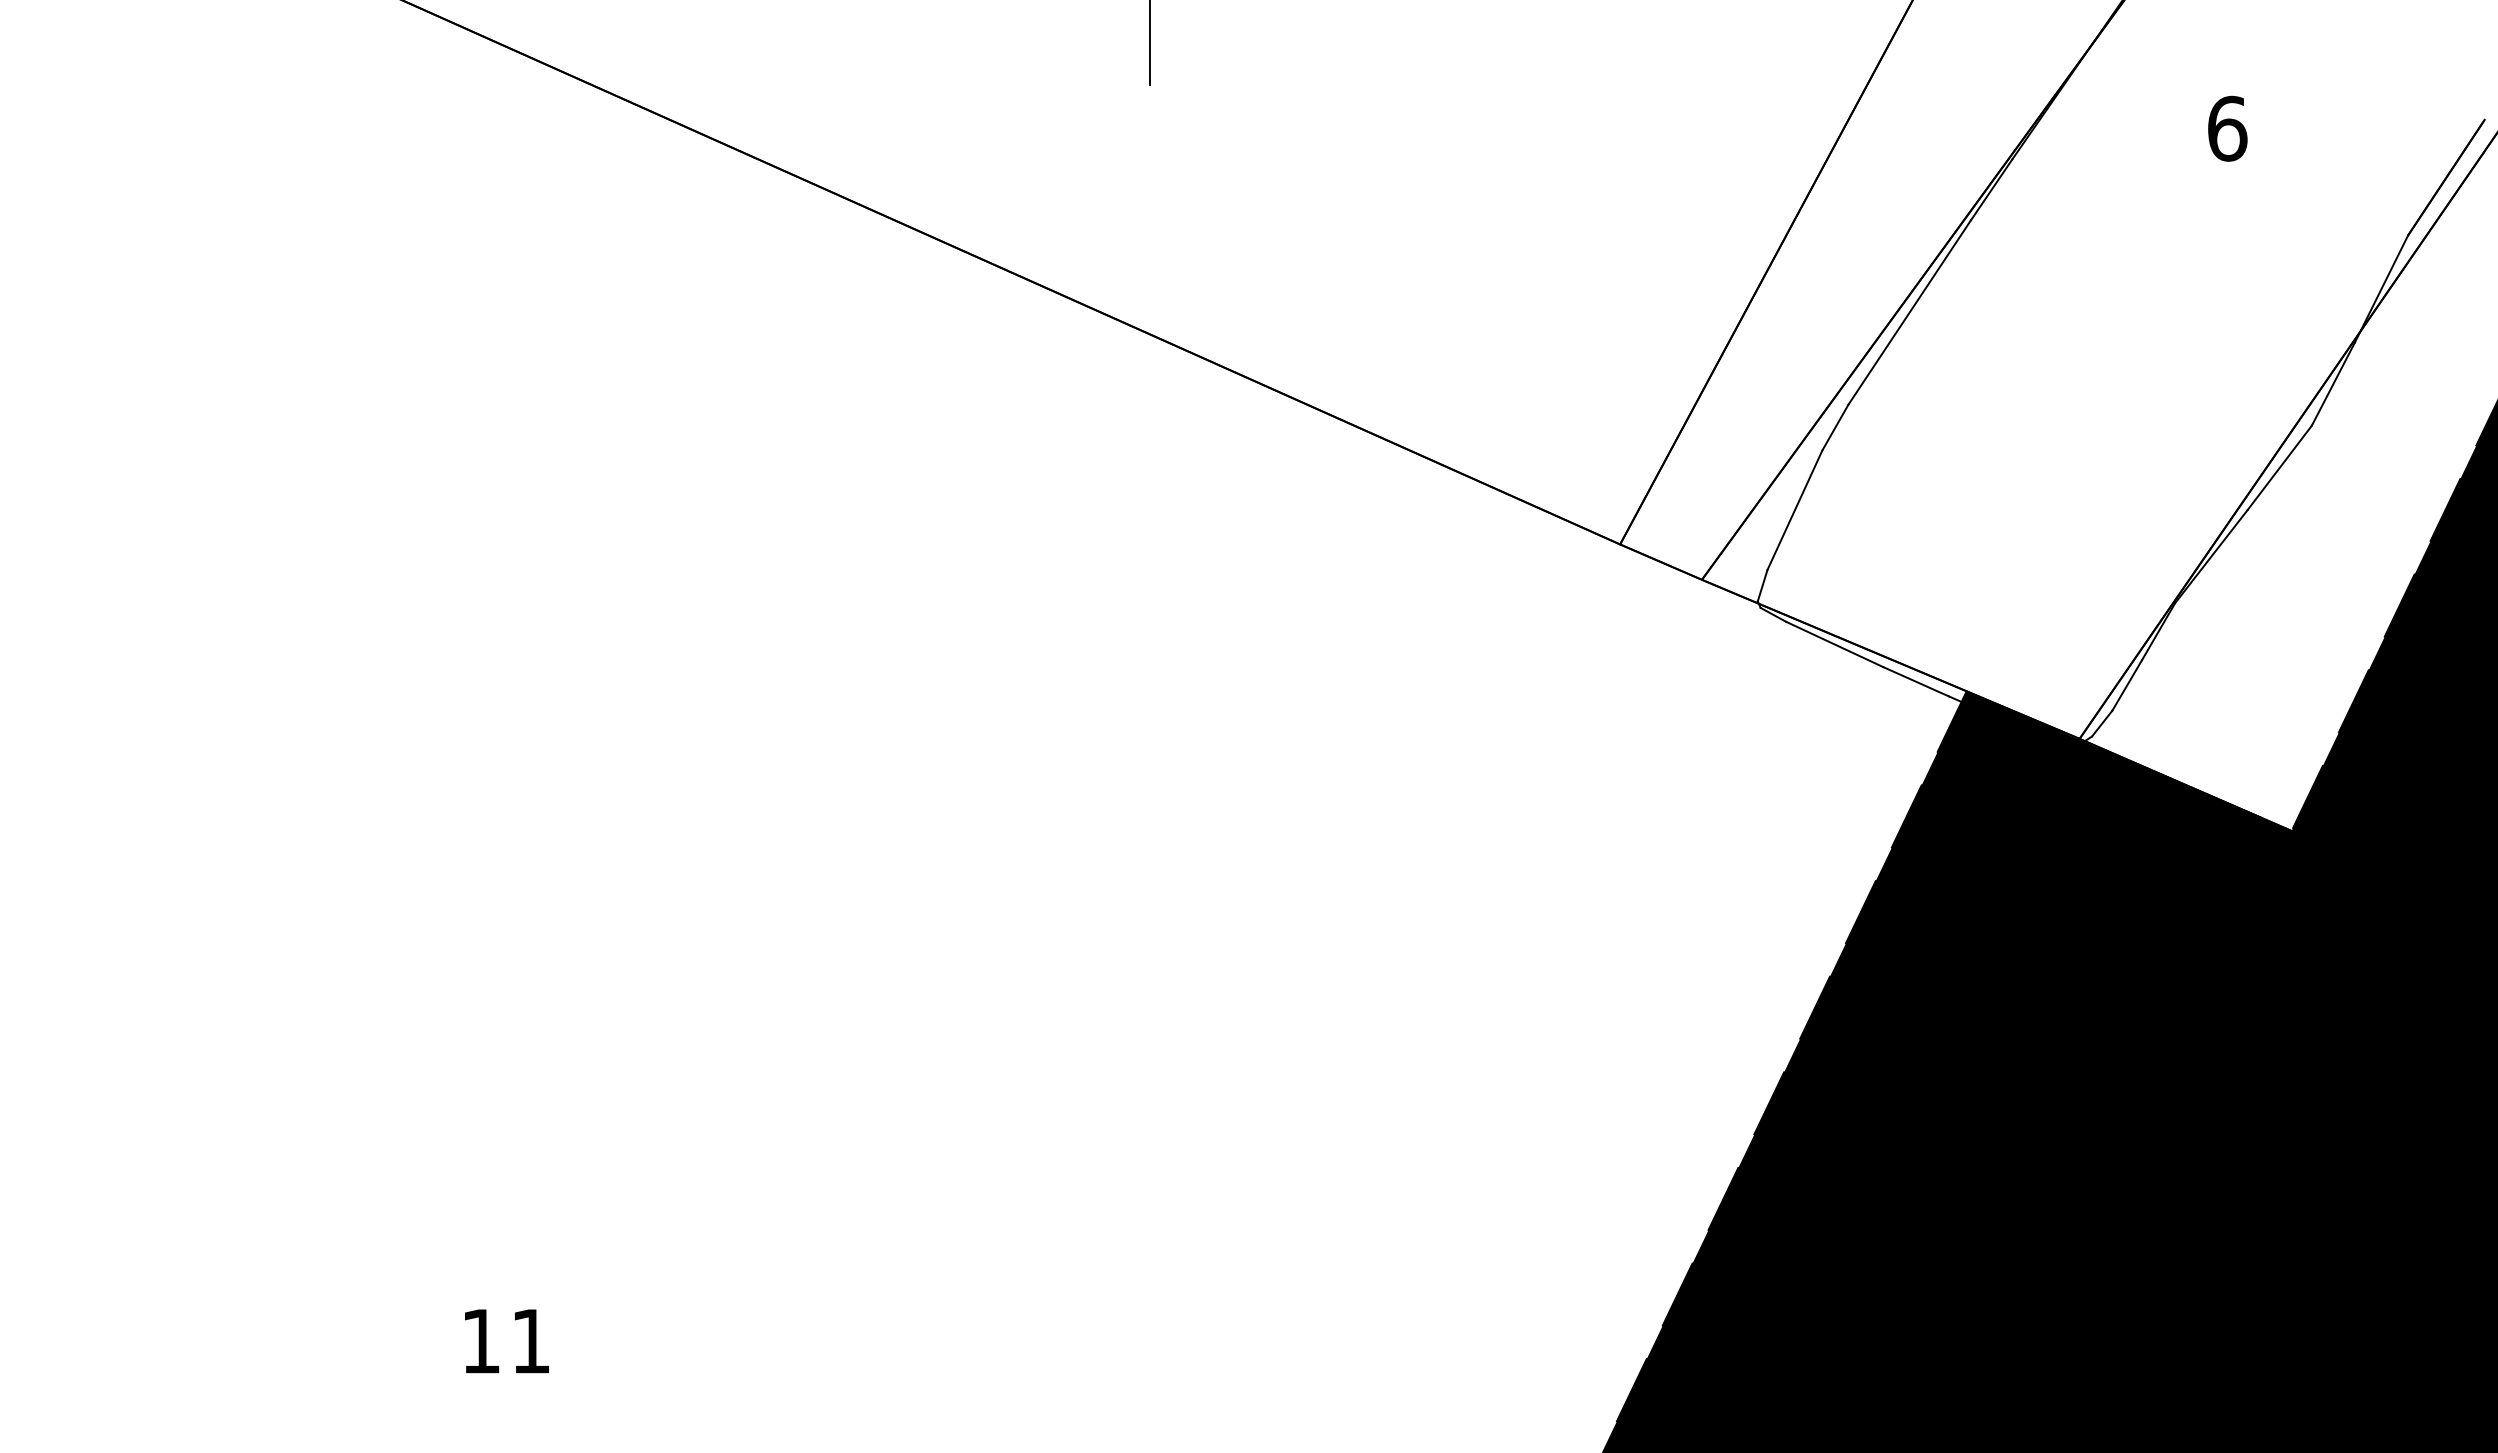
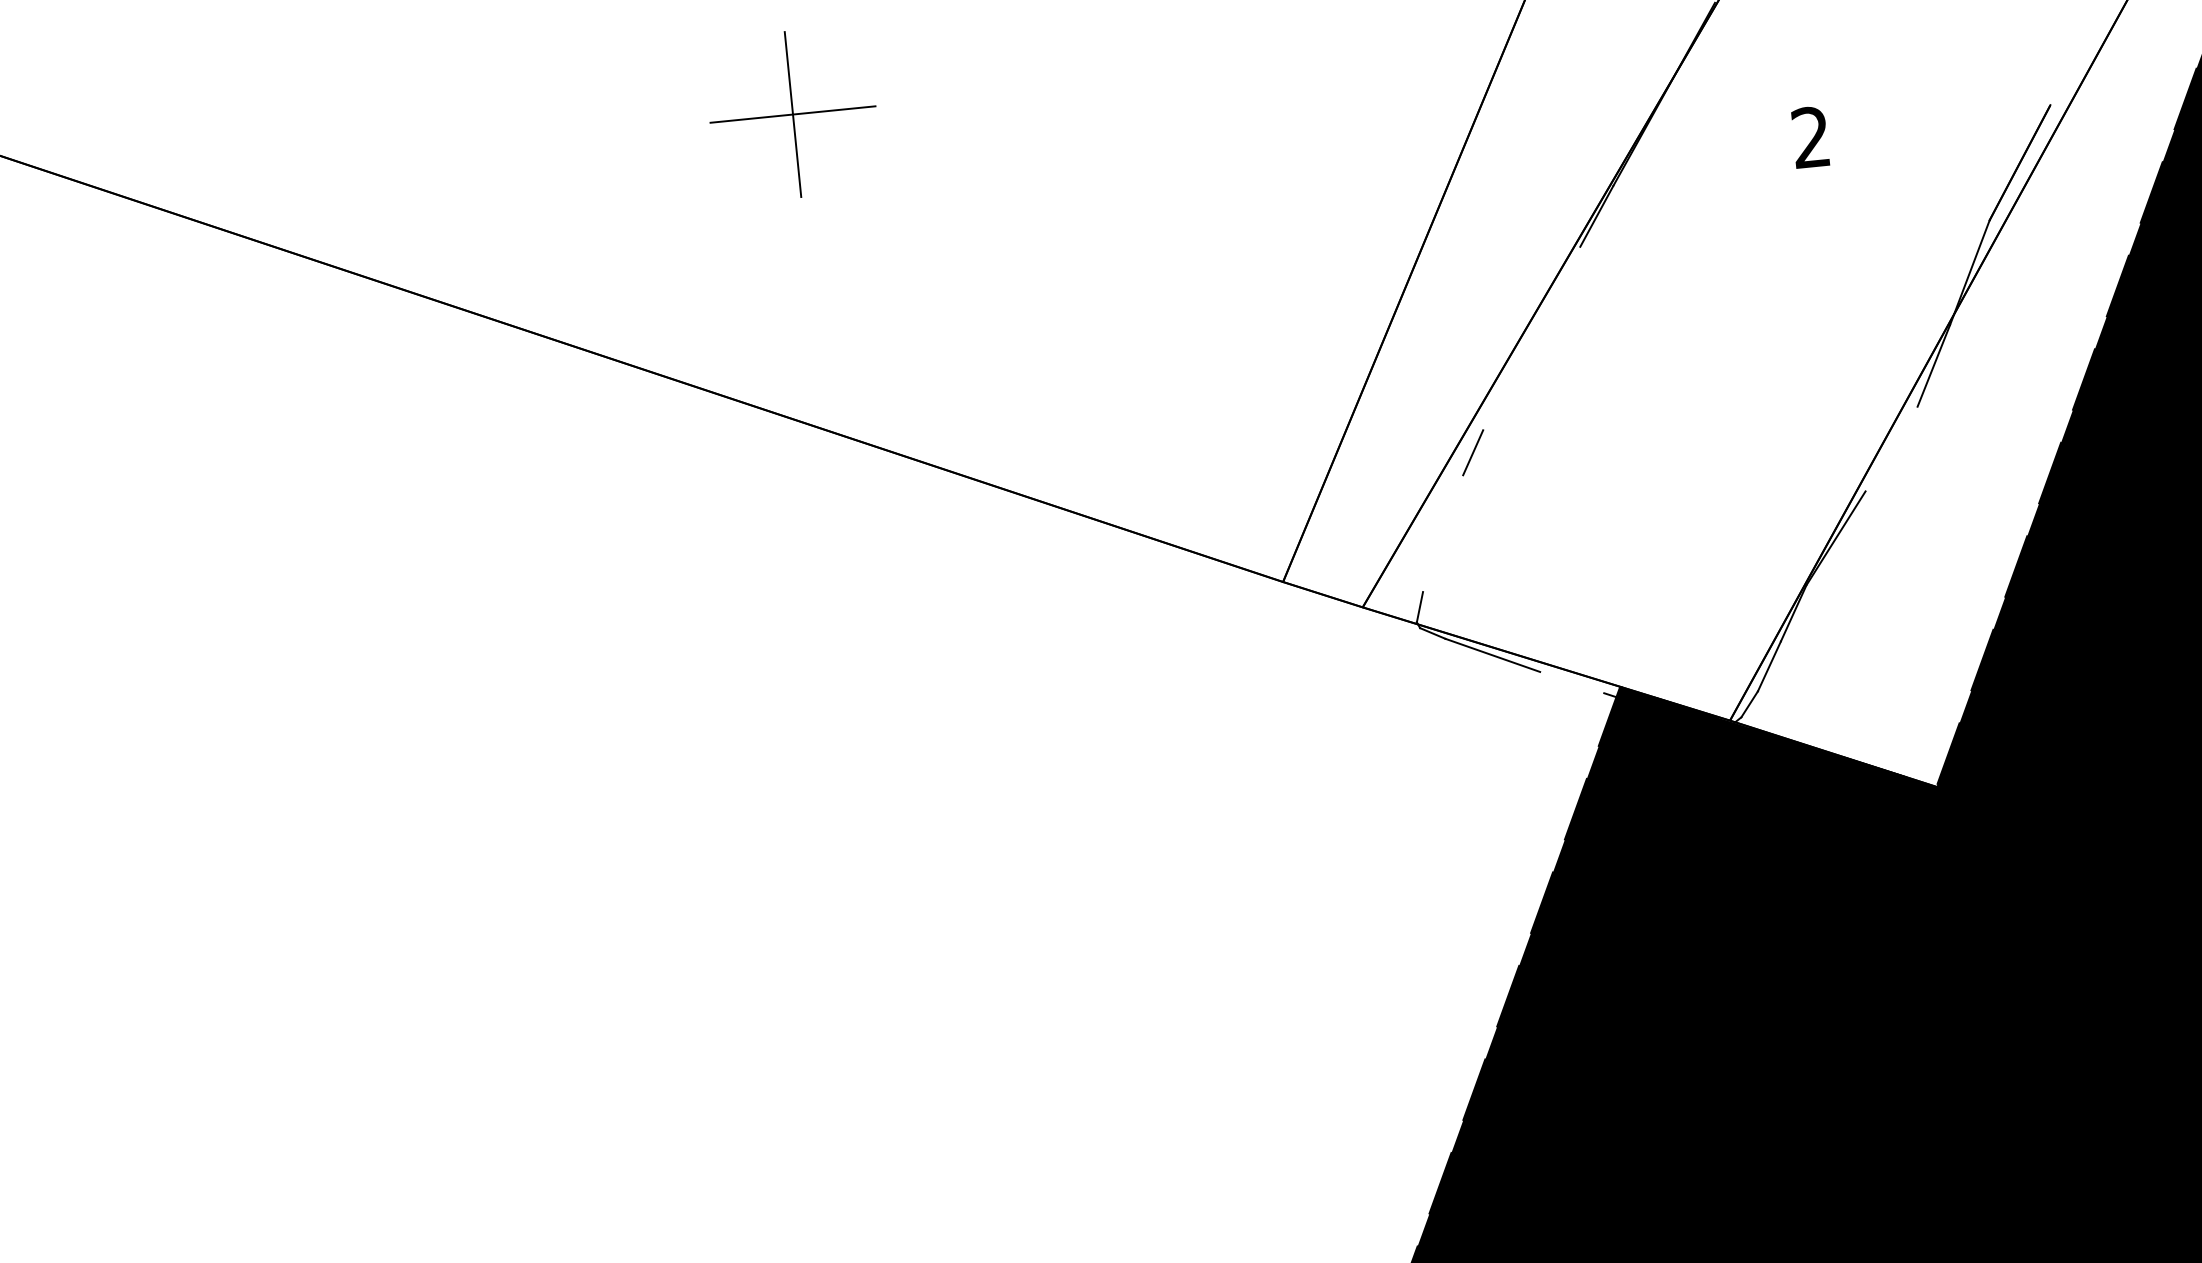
text: (2227, 128) -> (1811, 137), 6 -> 2
line: (1909, 312) -> (1531, 338), removed
line: (2279, 467) -> (1891, 448), removed
line: (1794, 509) -> (1442, 533), removed
line: (1916, 681) -> (1572, 682), removed

